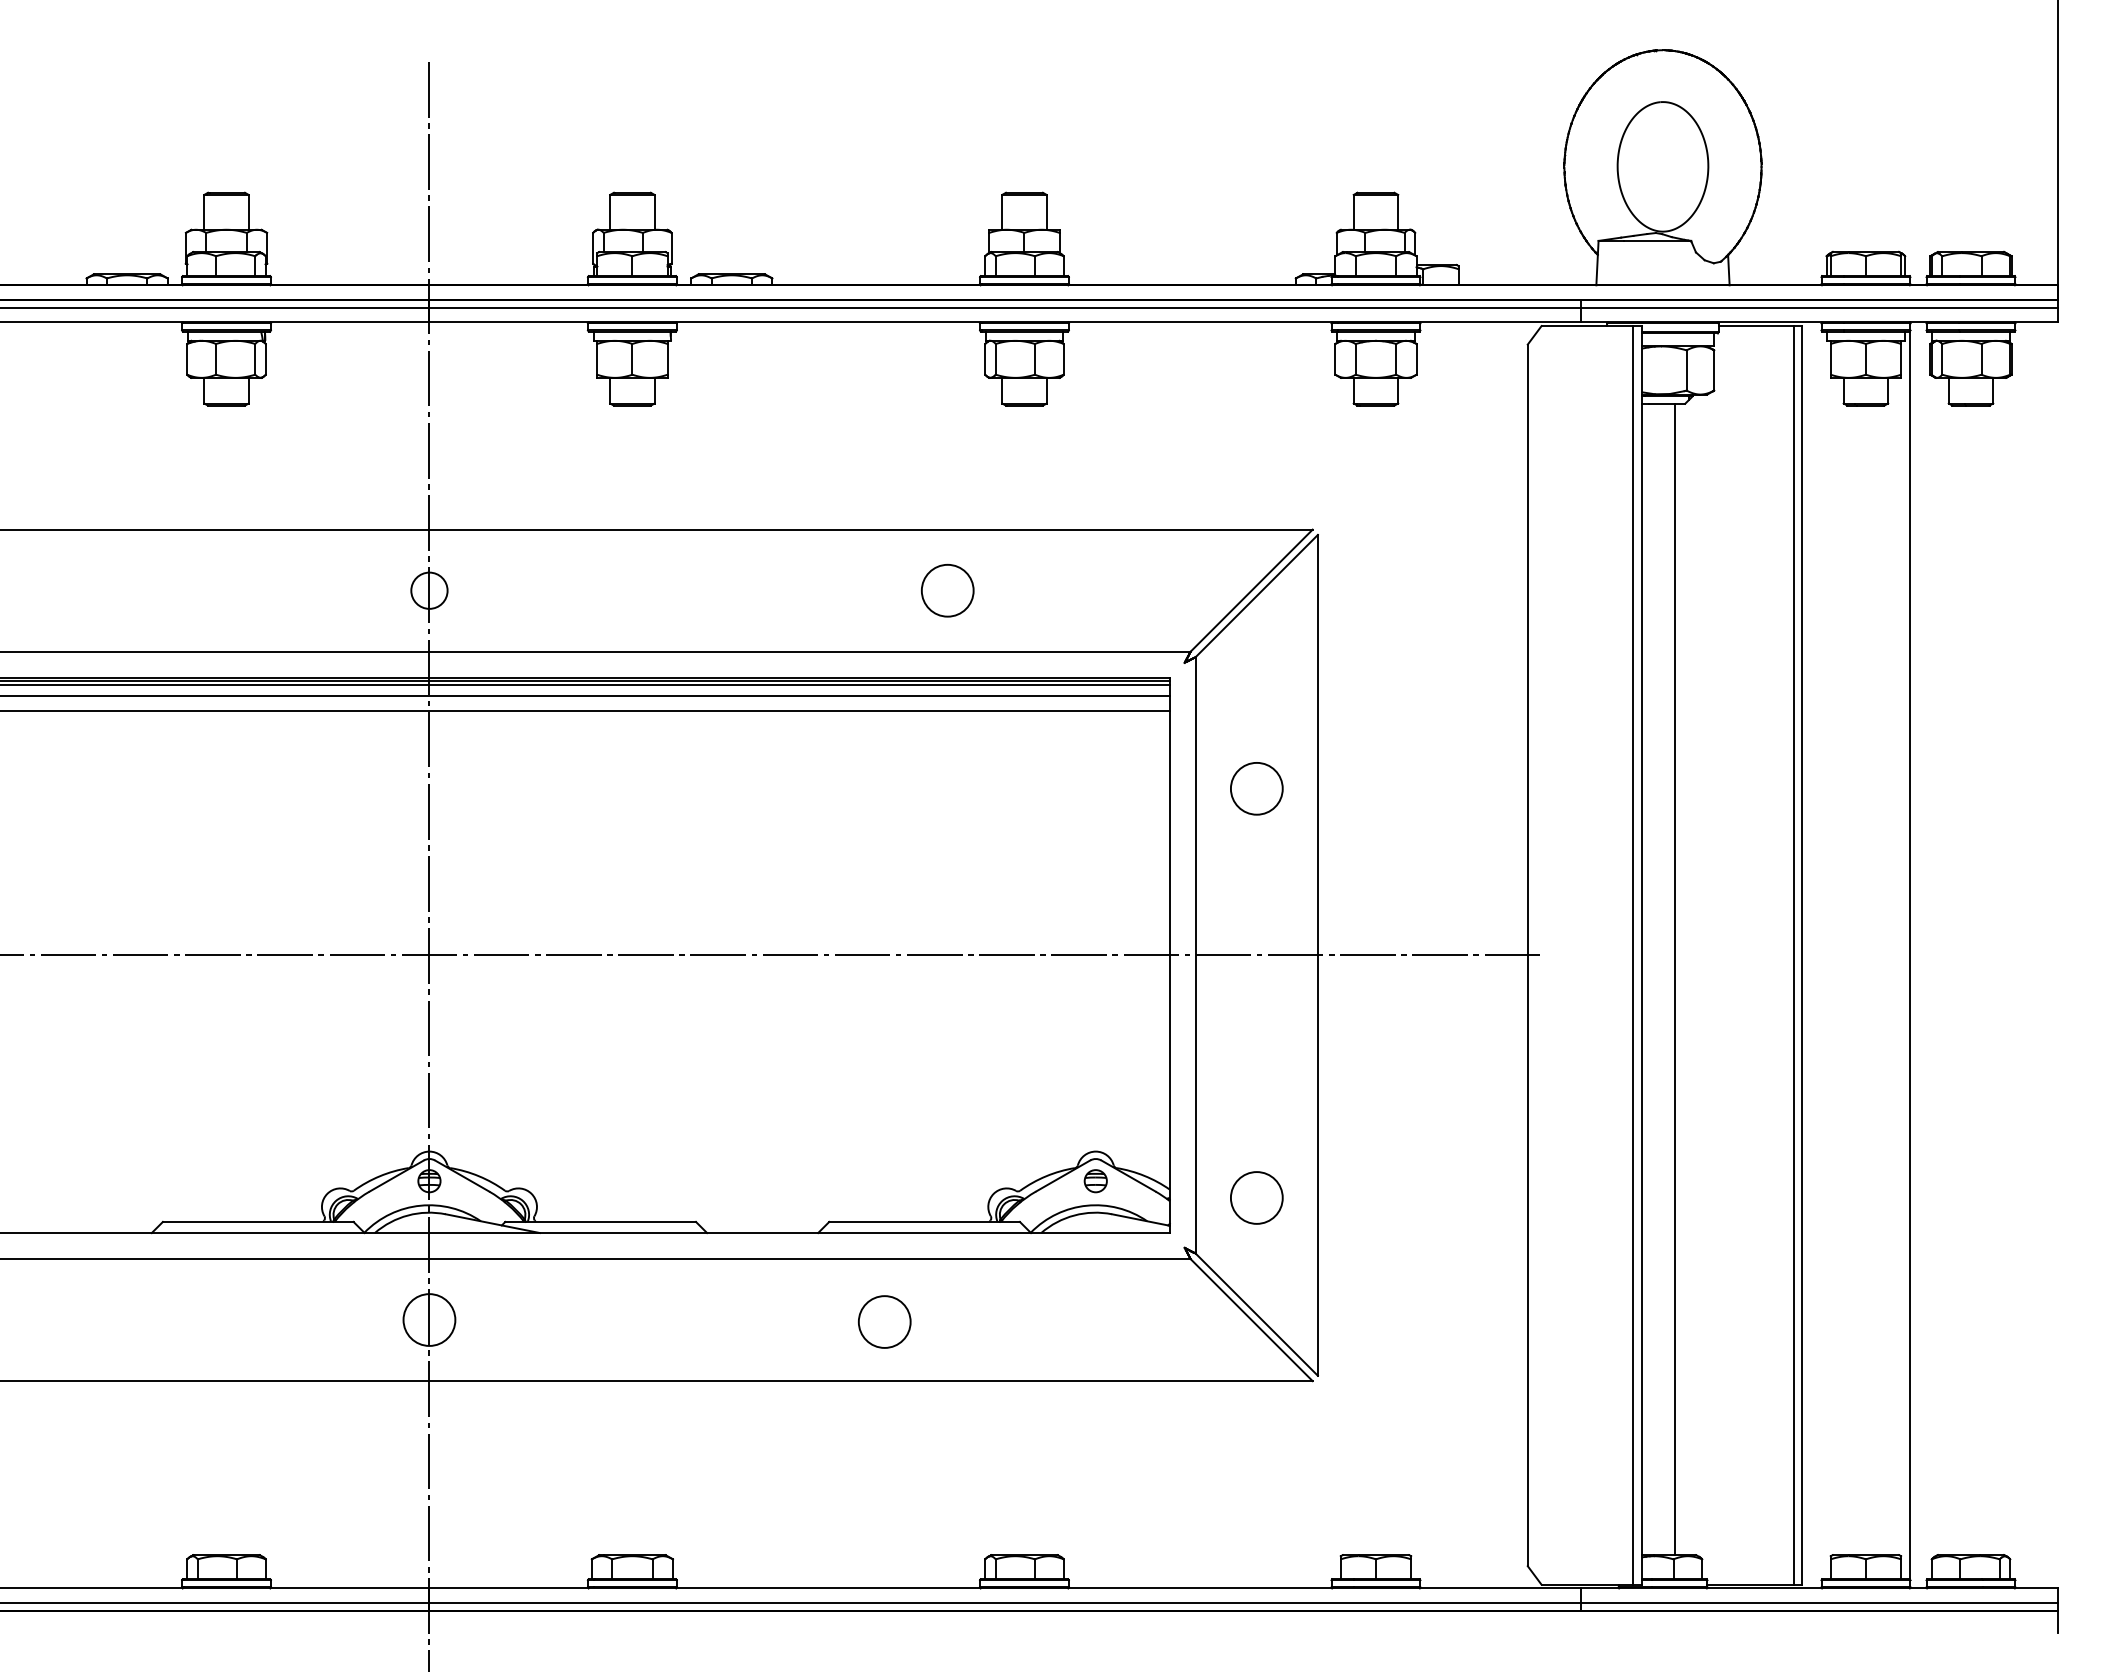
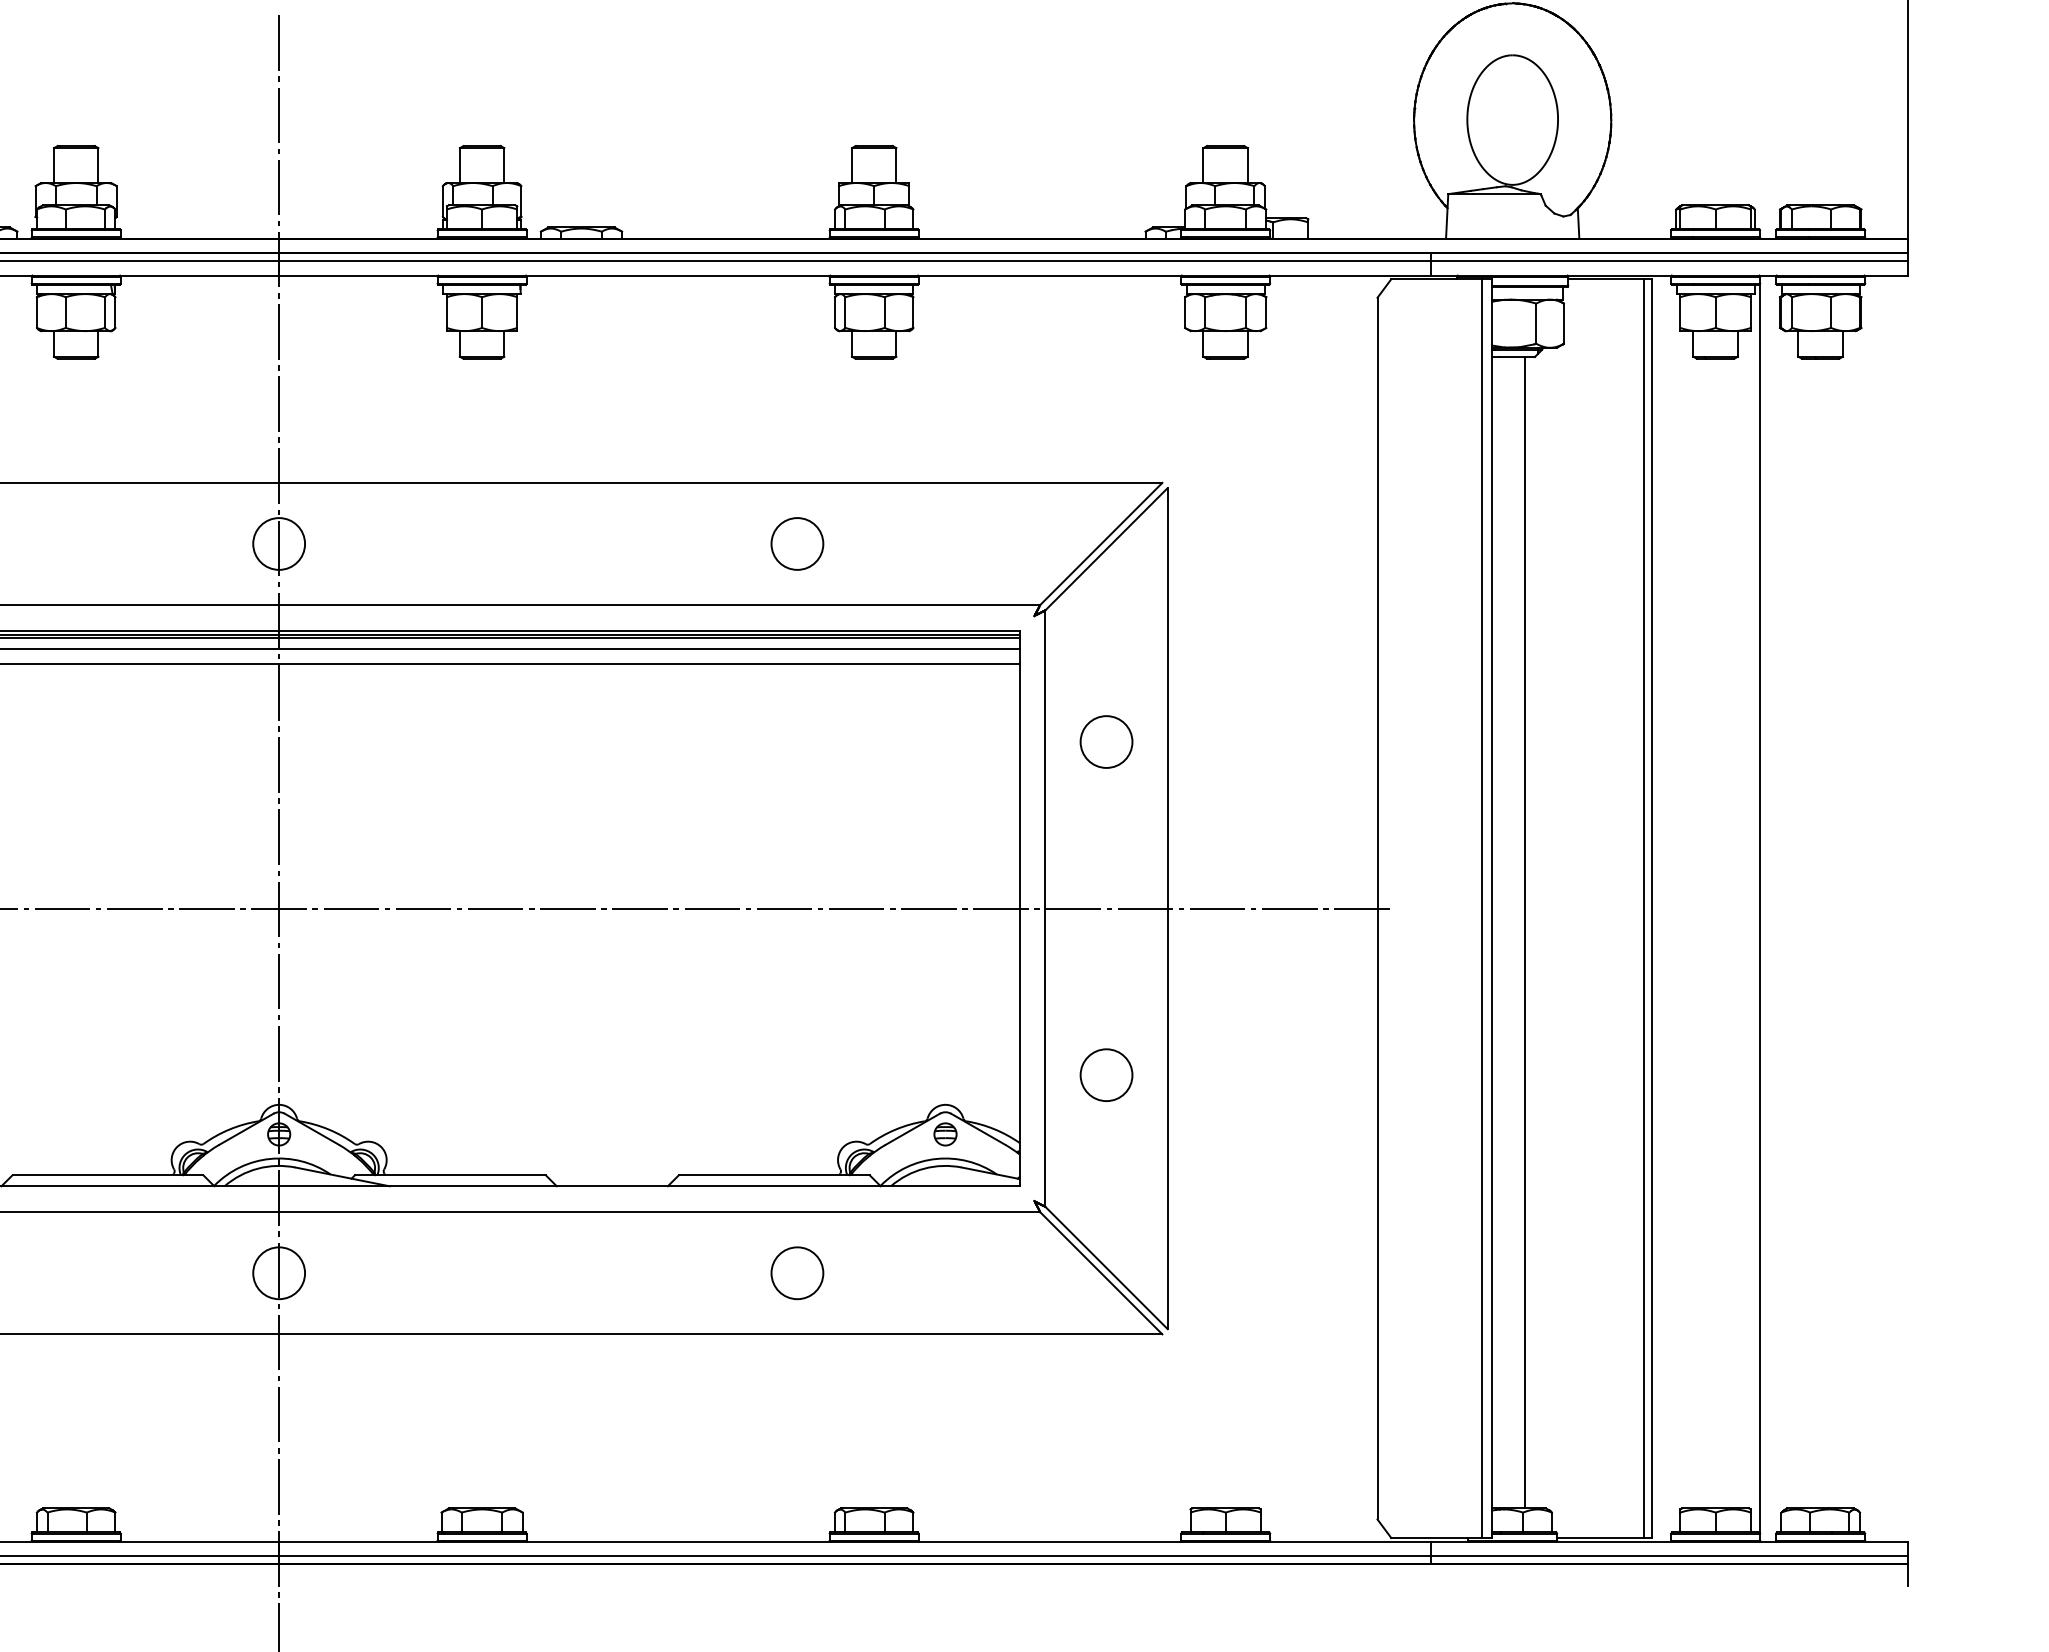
circle: (429, 590) -> (279, 543), size x1.43
circle: (1256, 1197) -> (1106, 1074), moved
circle: (884, 1321) -> (797, 1272), moved

